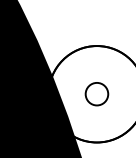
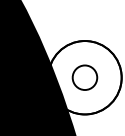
part: (96, 93) -> (84, 77), size x1.43

